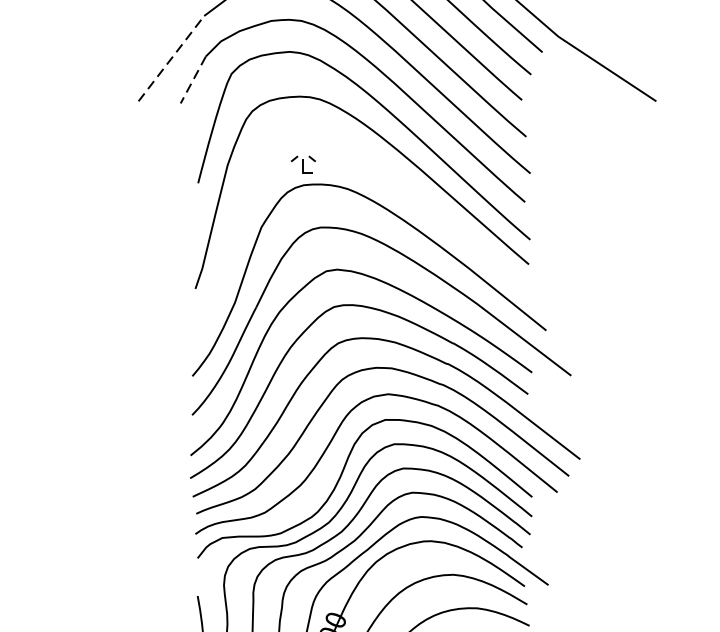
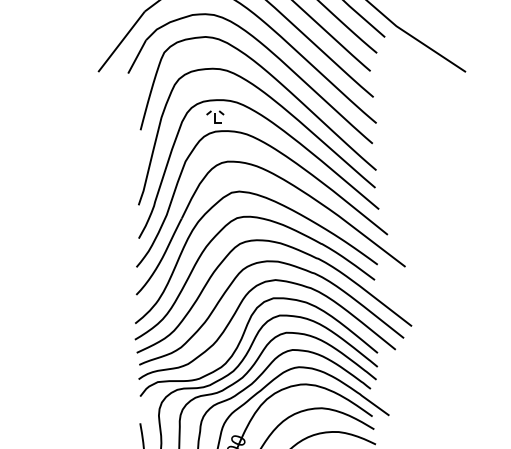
line: (171, 58) -> (121, 41), dashed -> solid
line: (193, 79) -> (137, 56), dashed -> solid
curve: (403, 189) -> (286, 134), added

